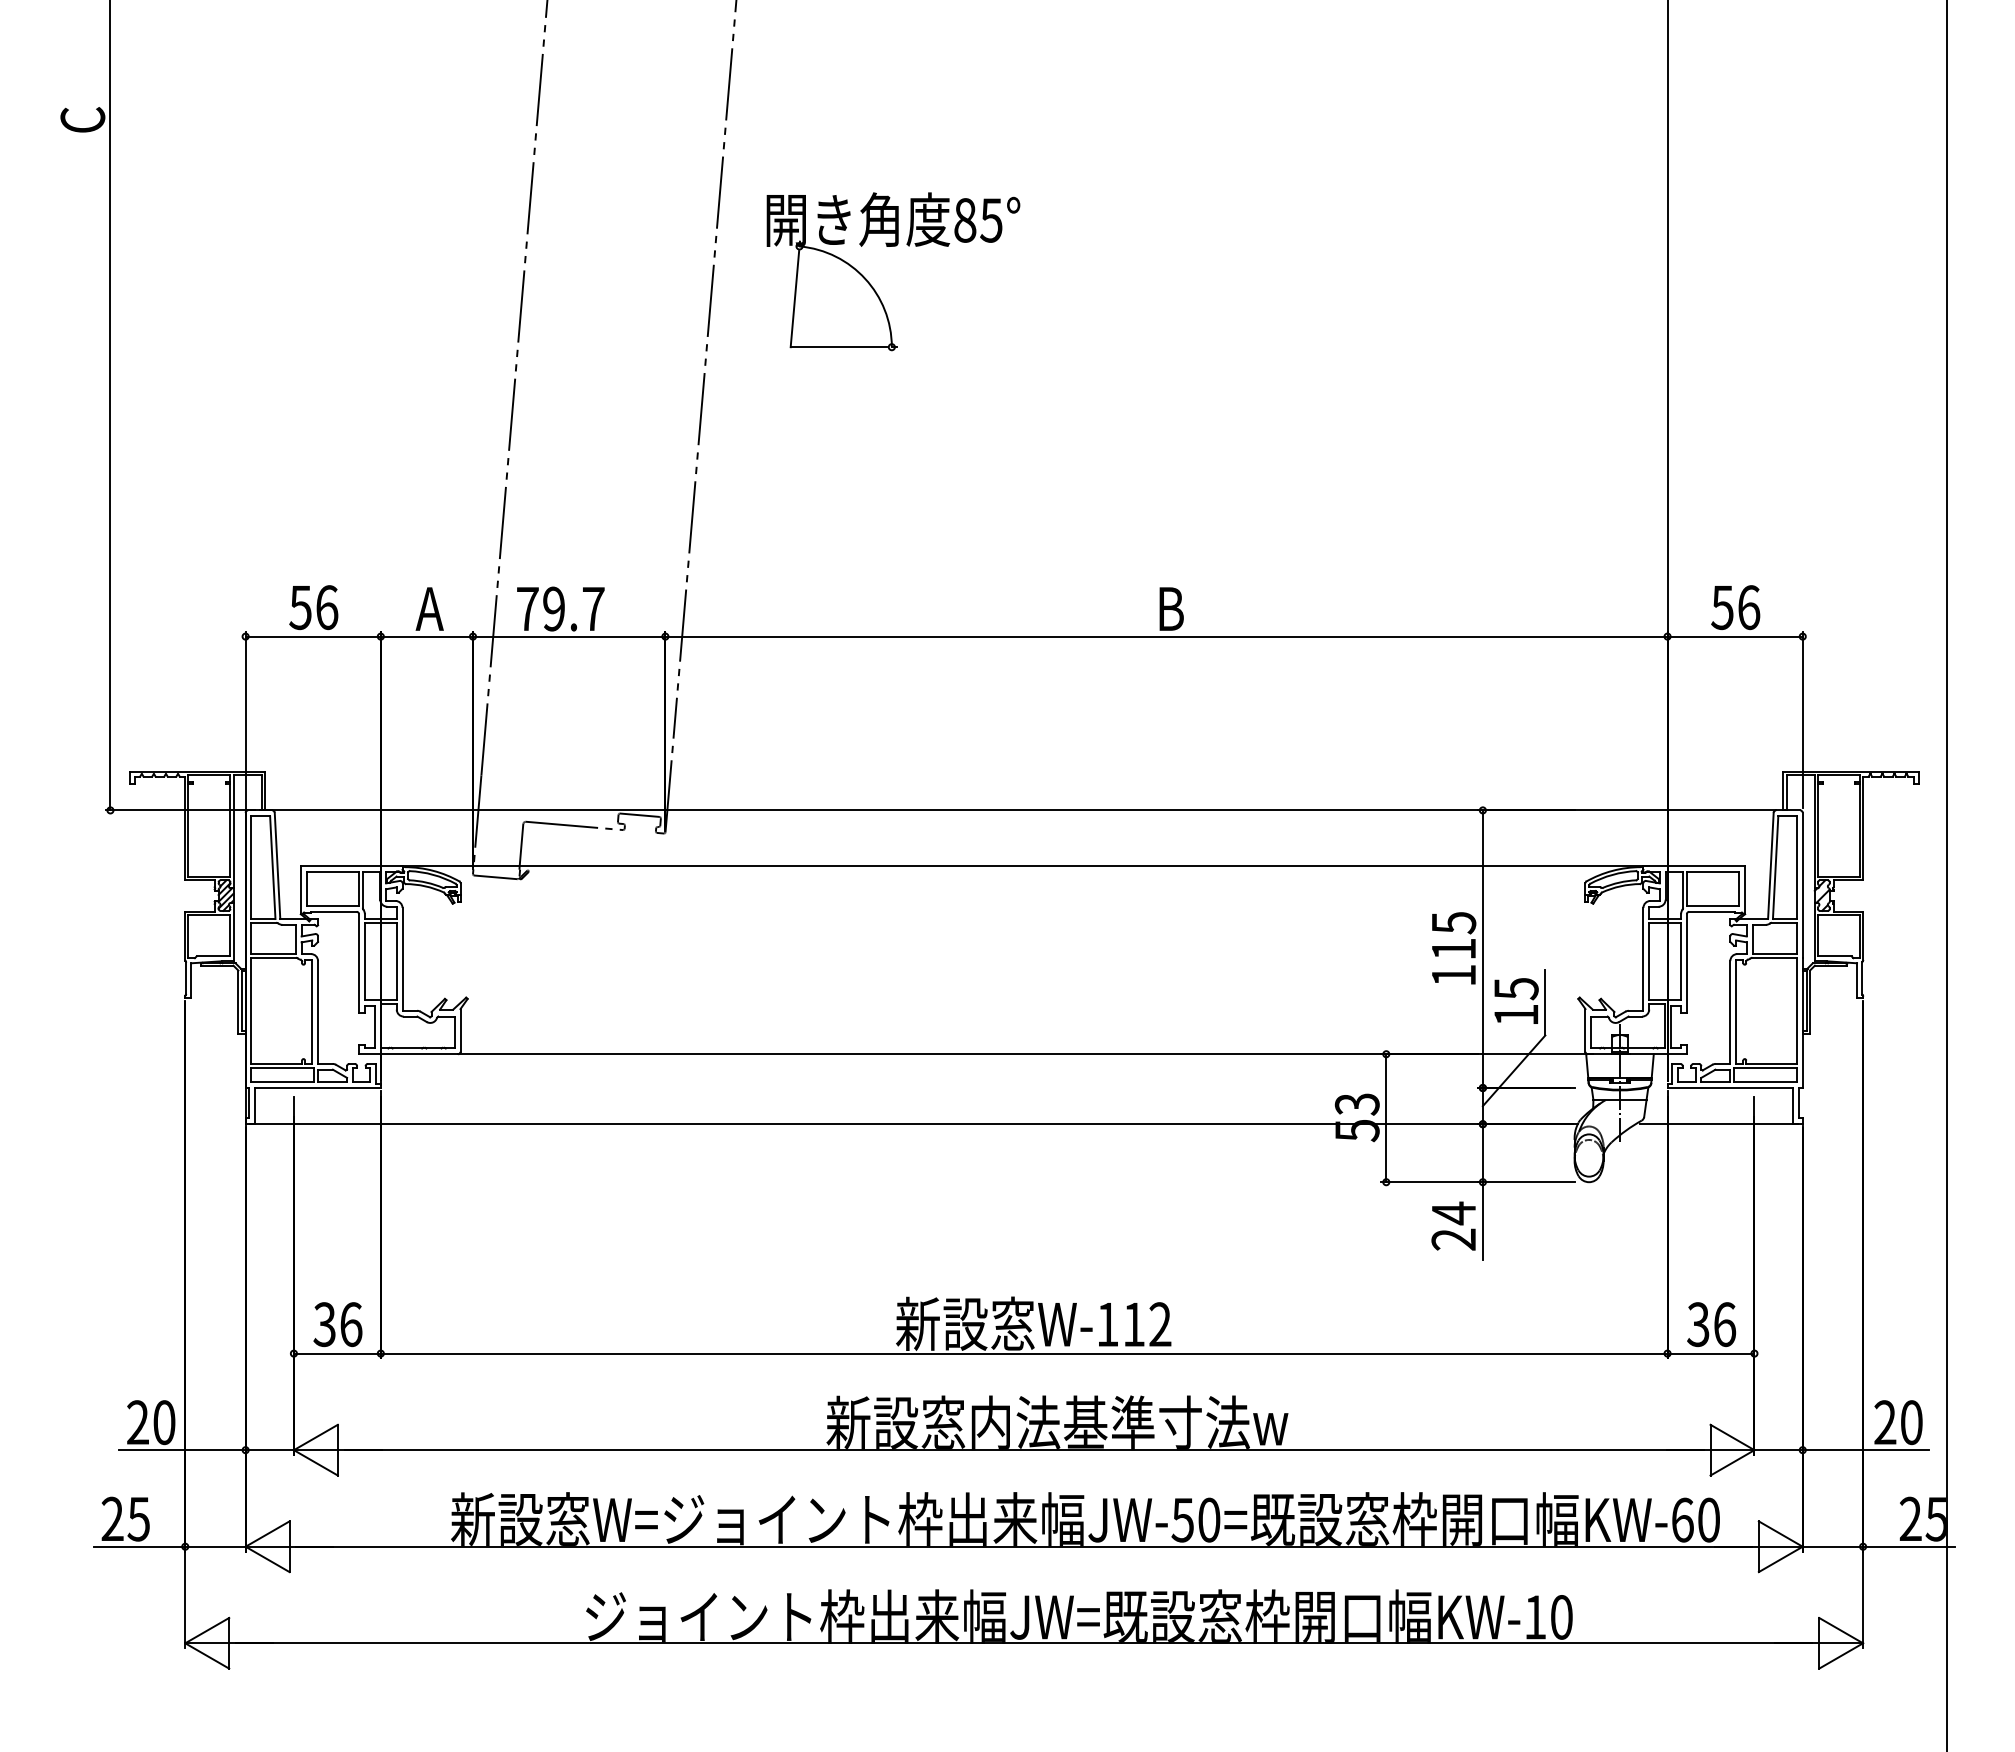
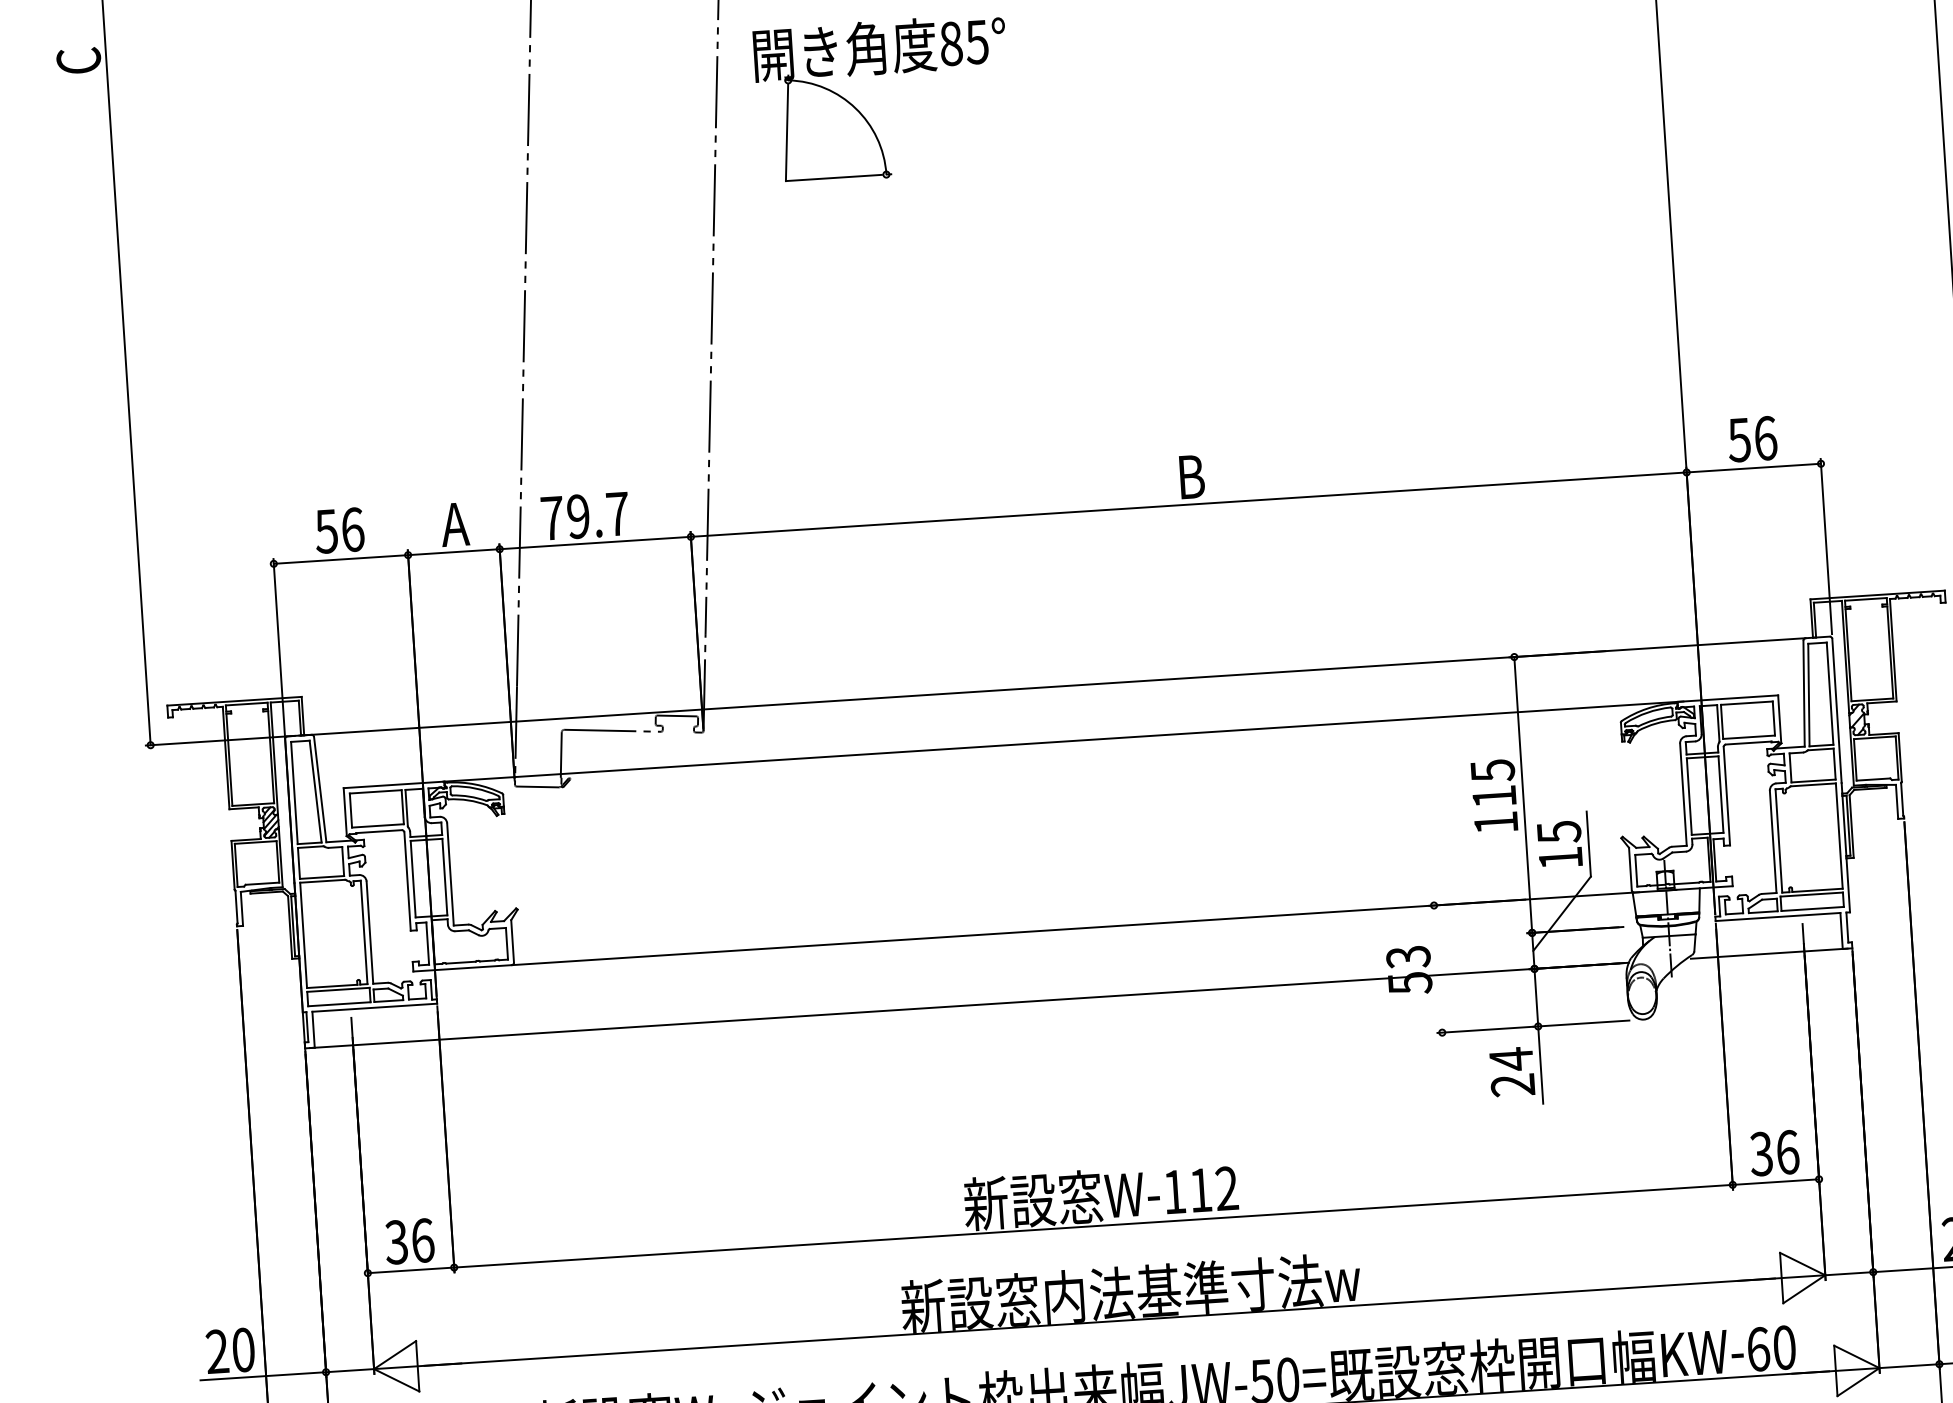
part: (893, 246) -> (881, 74), moved
line: (1386, 1118) -> (1438, 969), removed

